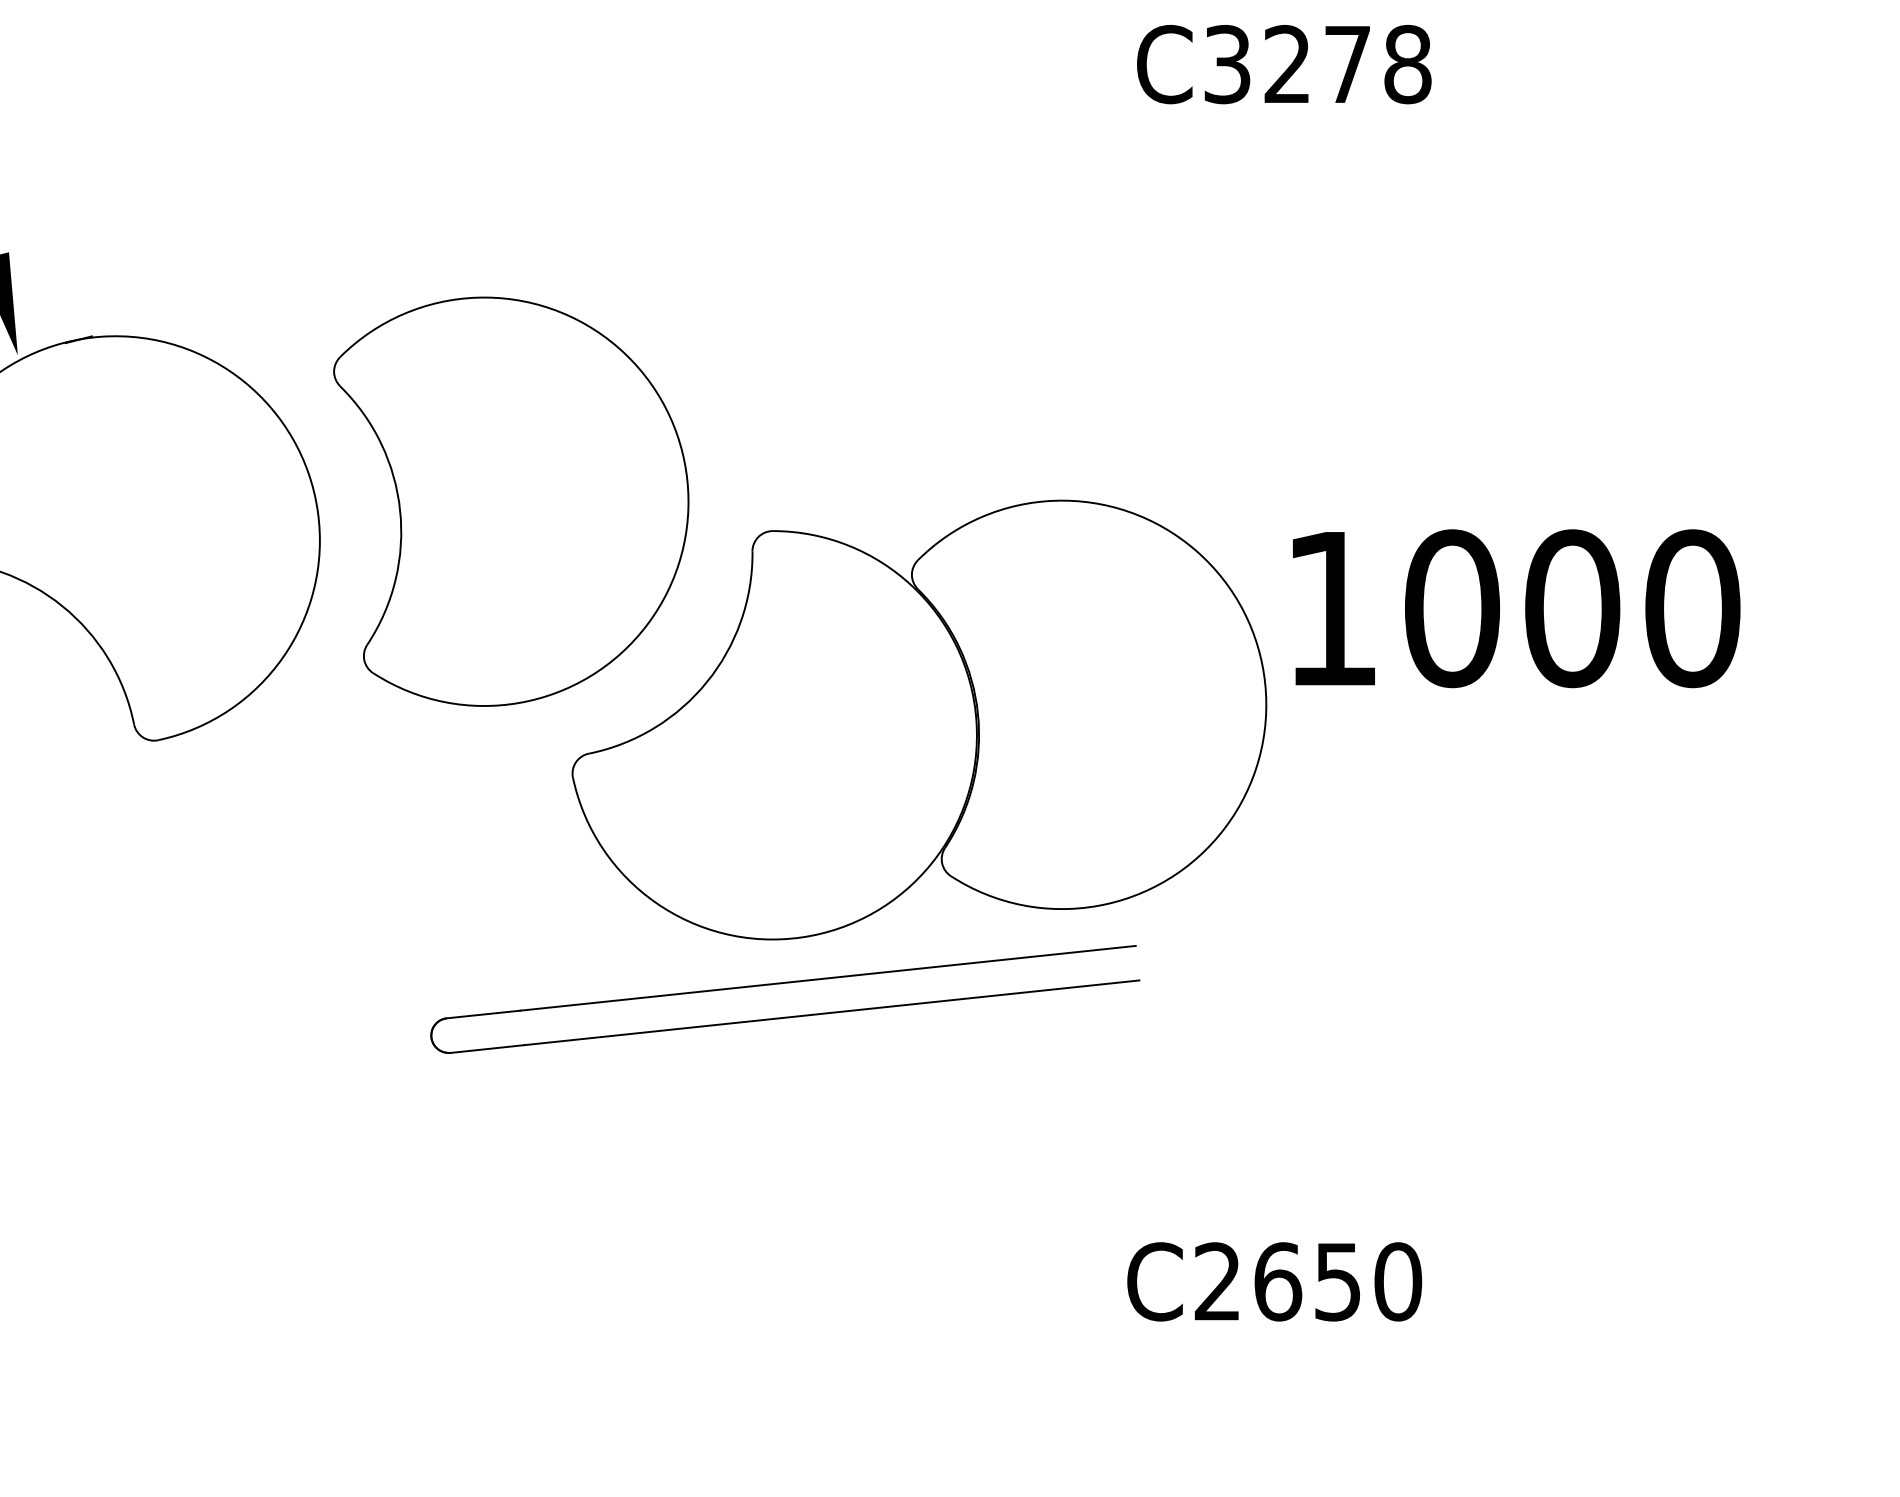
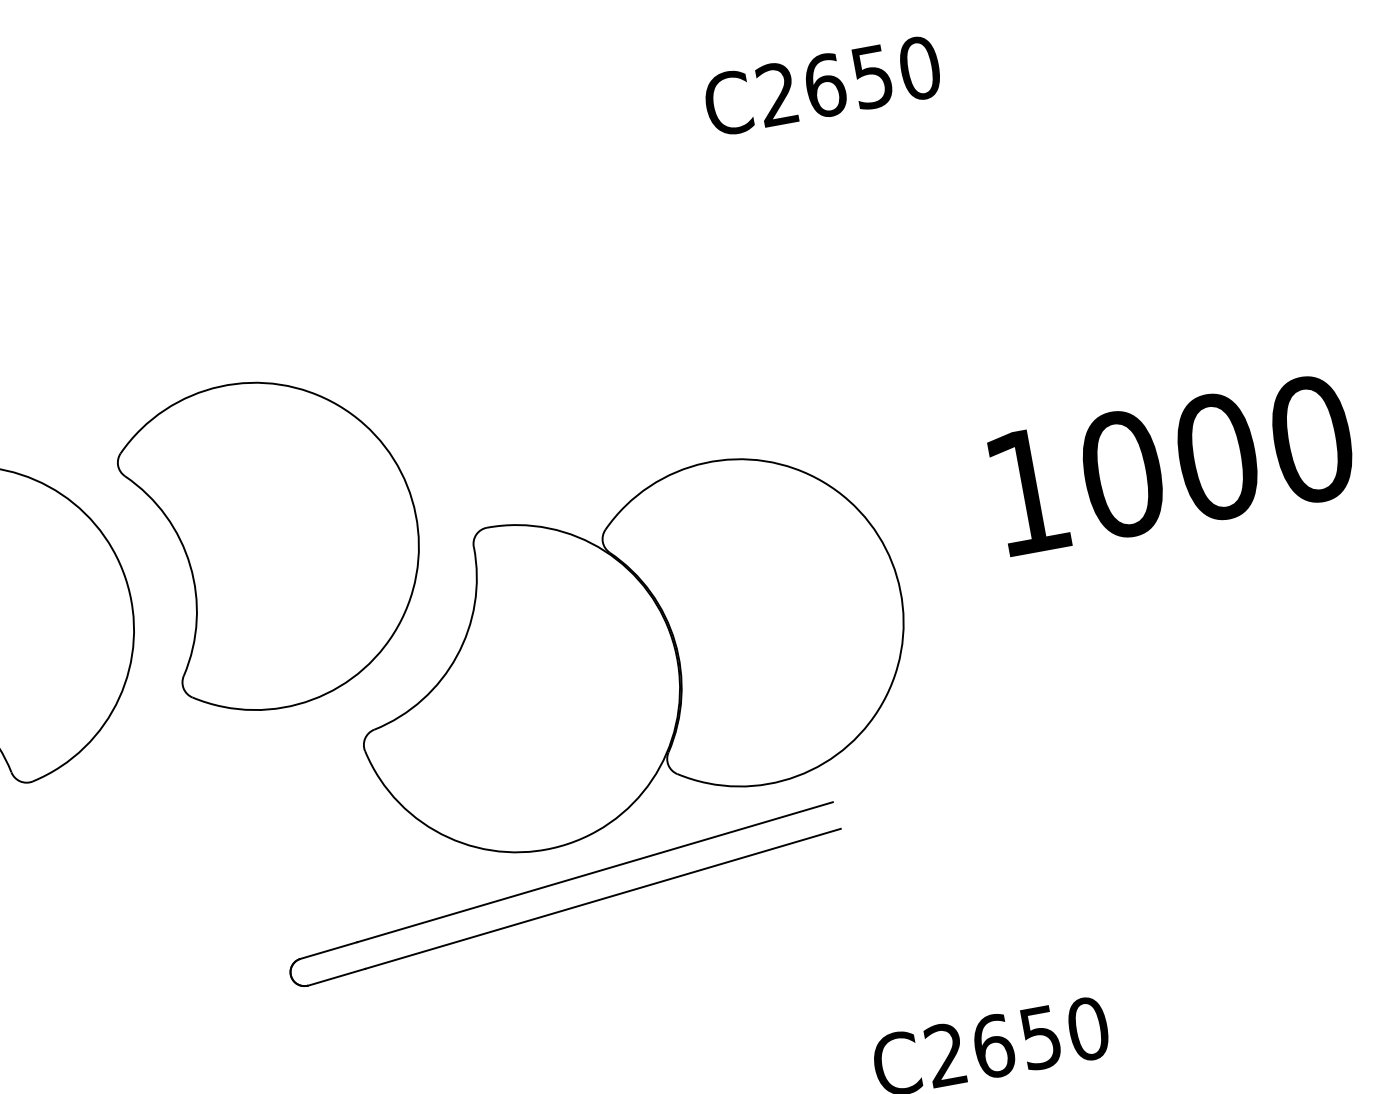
text: (1317, 64) -> (848, 81), C3278 -> C2650
text: (1516, 608) -> (1173, 464), moved

